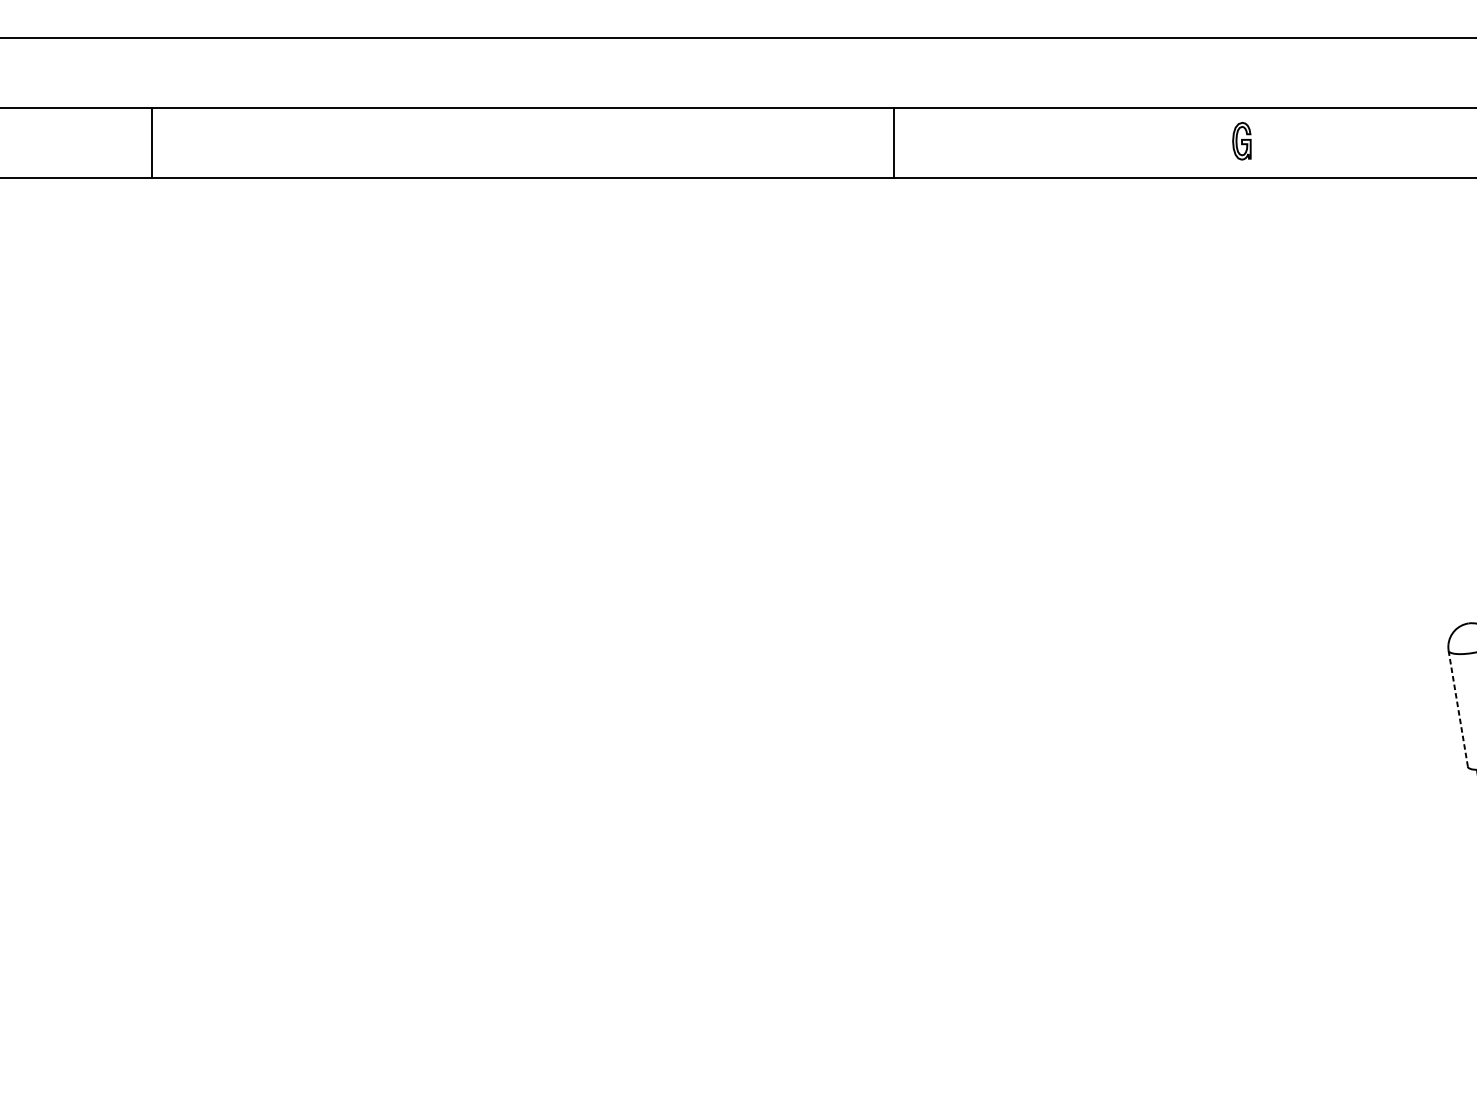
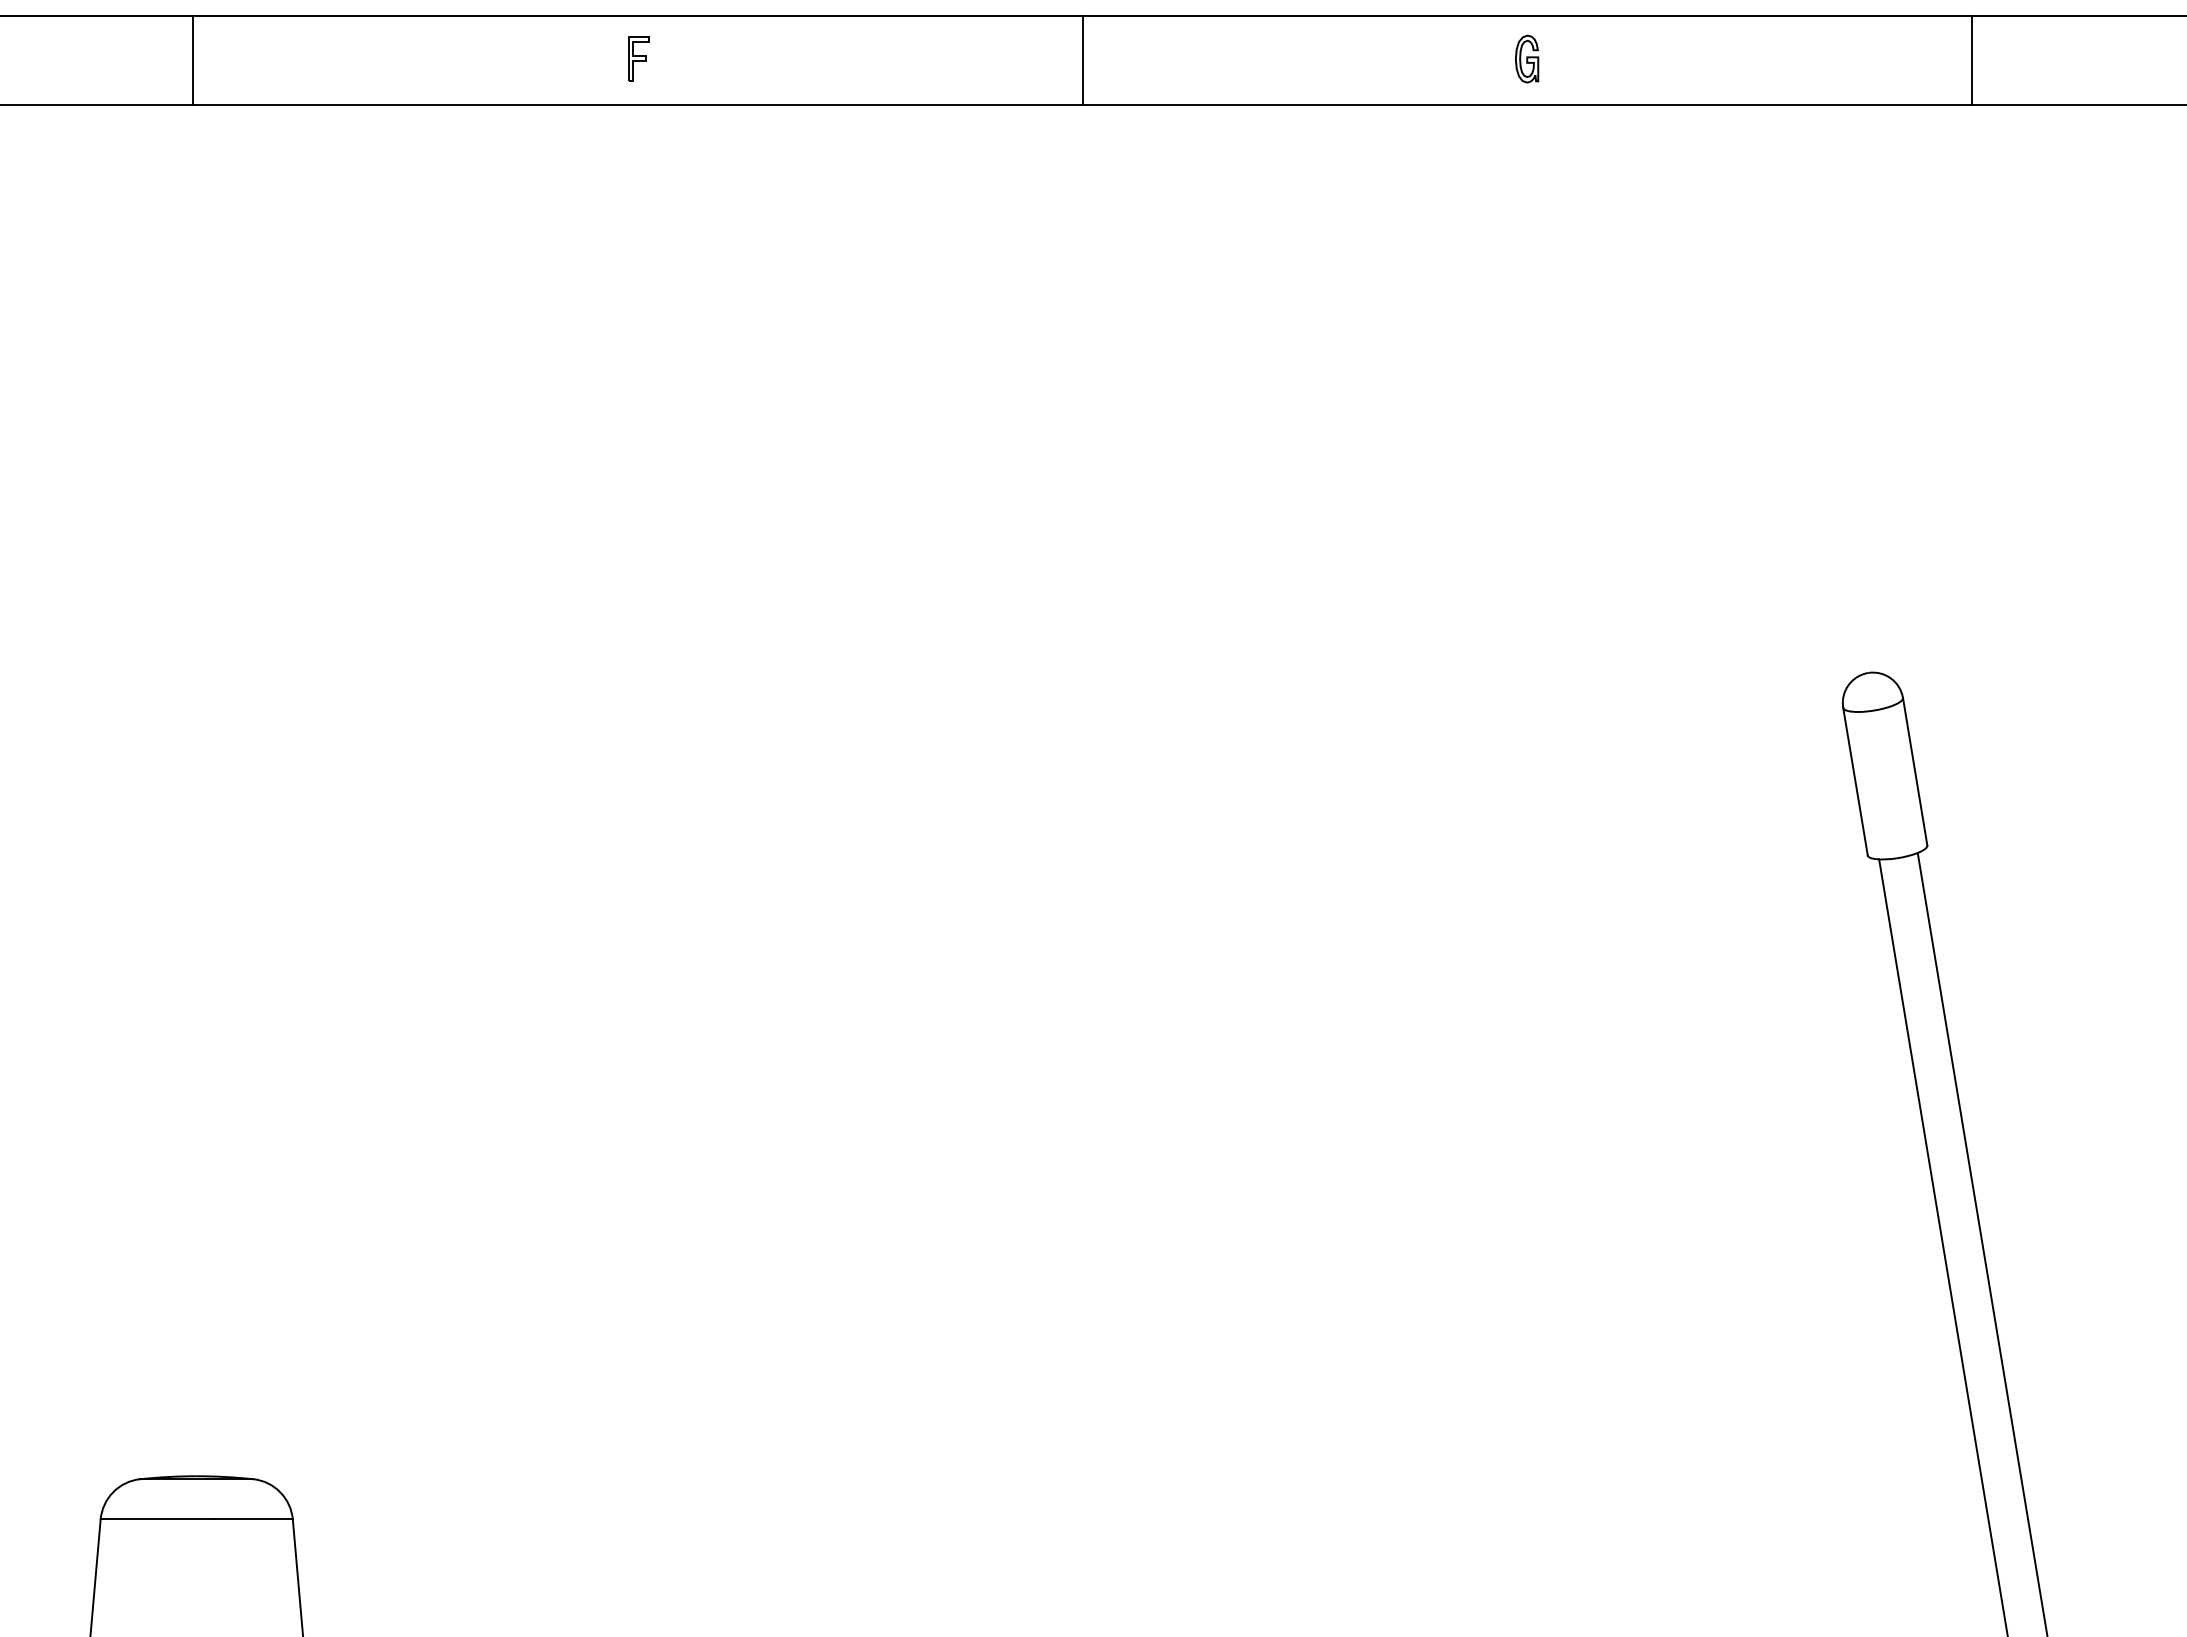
part: (502, 140) -> (638, 58), added
part: (1242, 140) -> (1527, 58), moved
line: (894, 142) -> (1082, 60), moved
line: (1458, 708) -> (1855, 781), dashed -> solid

